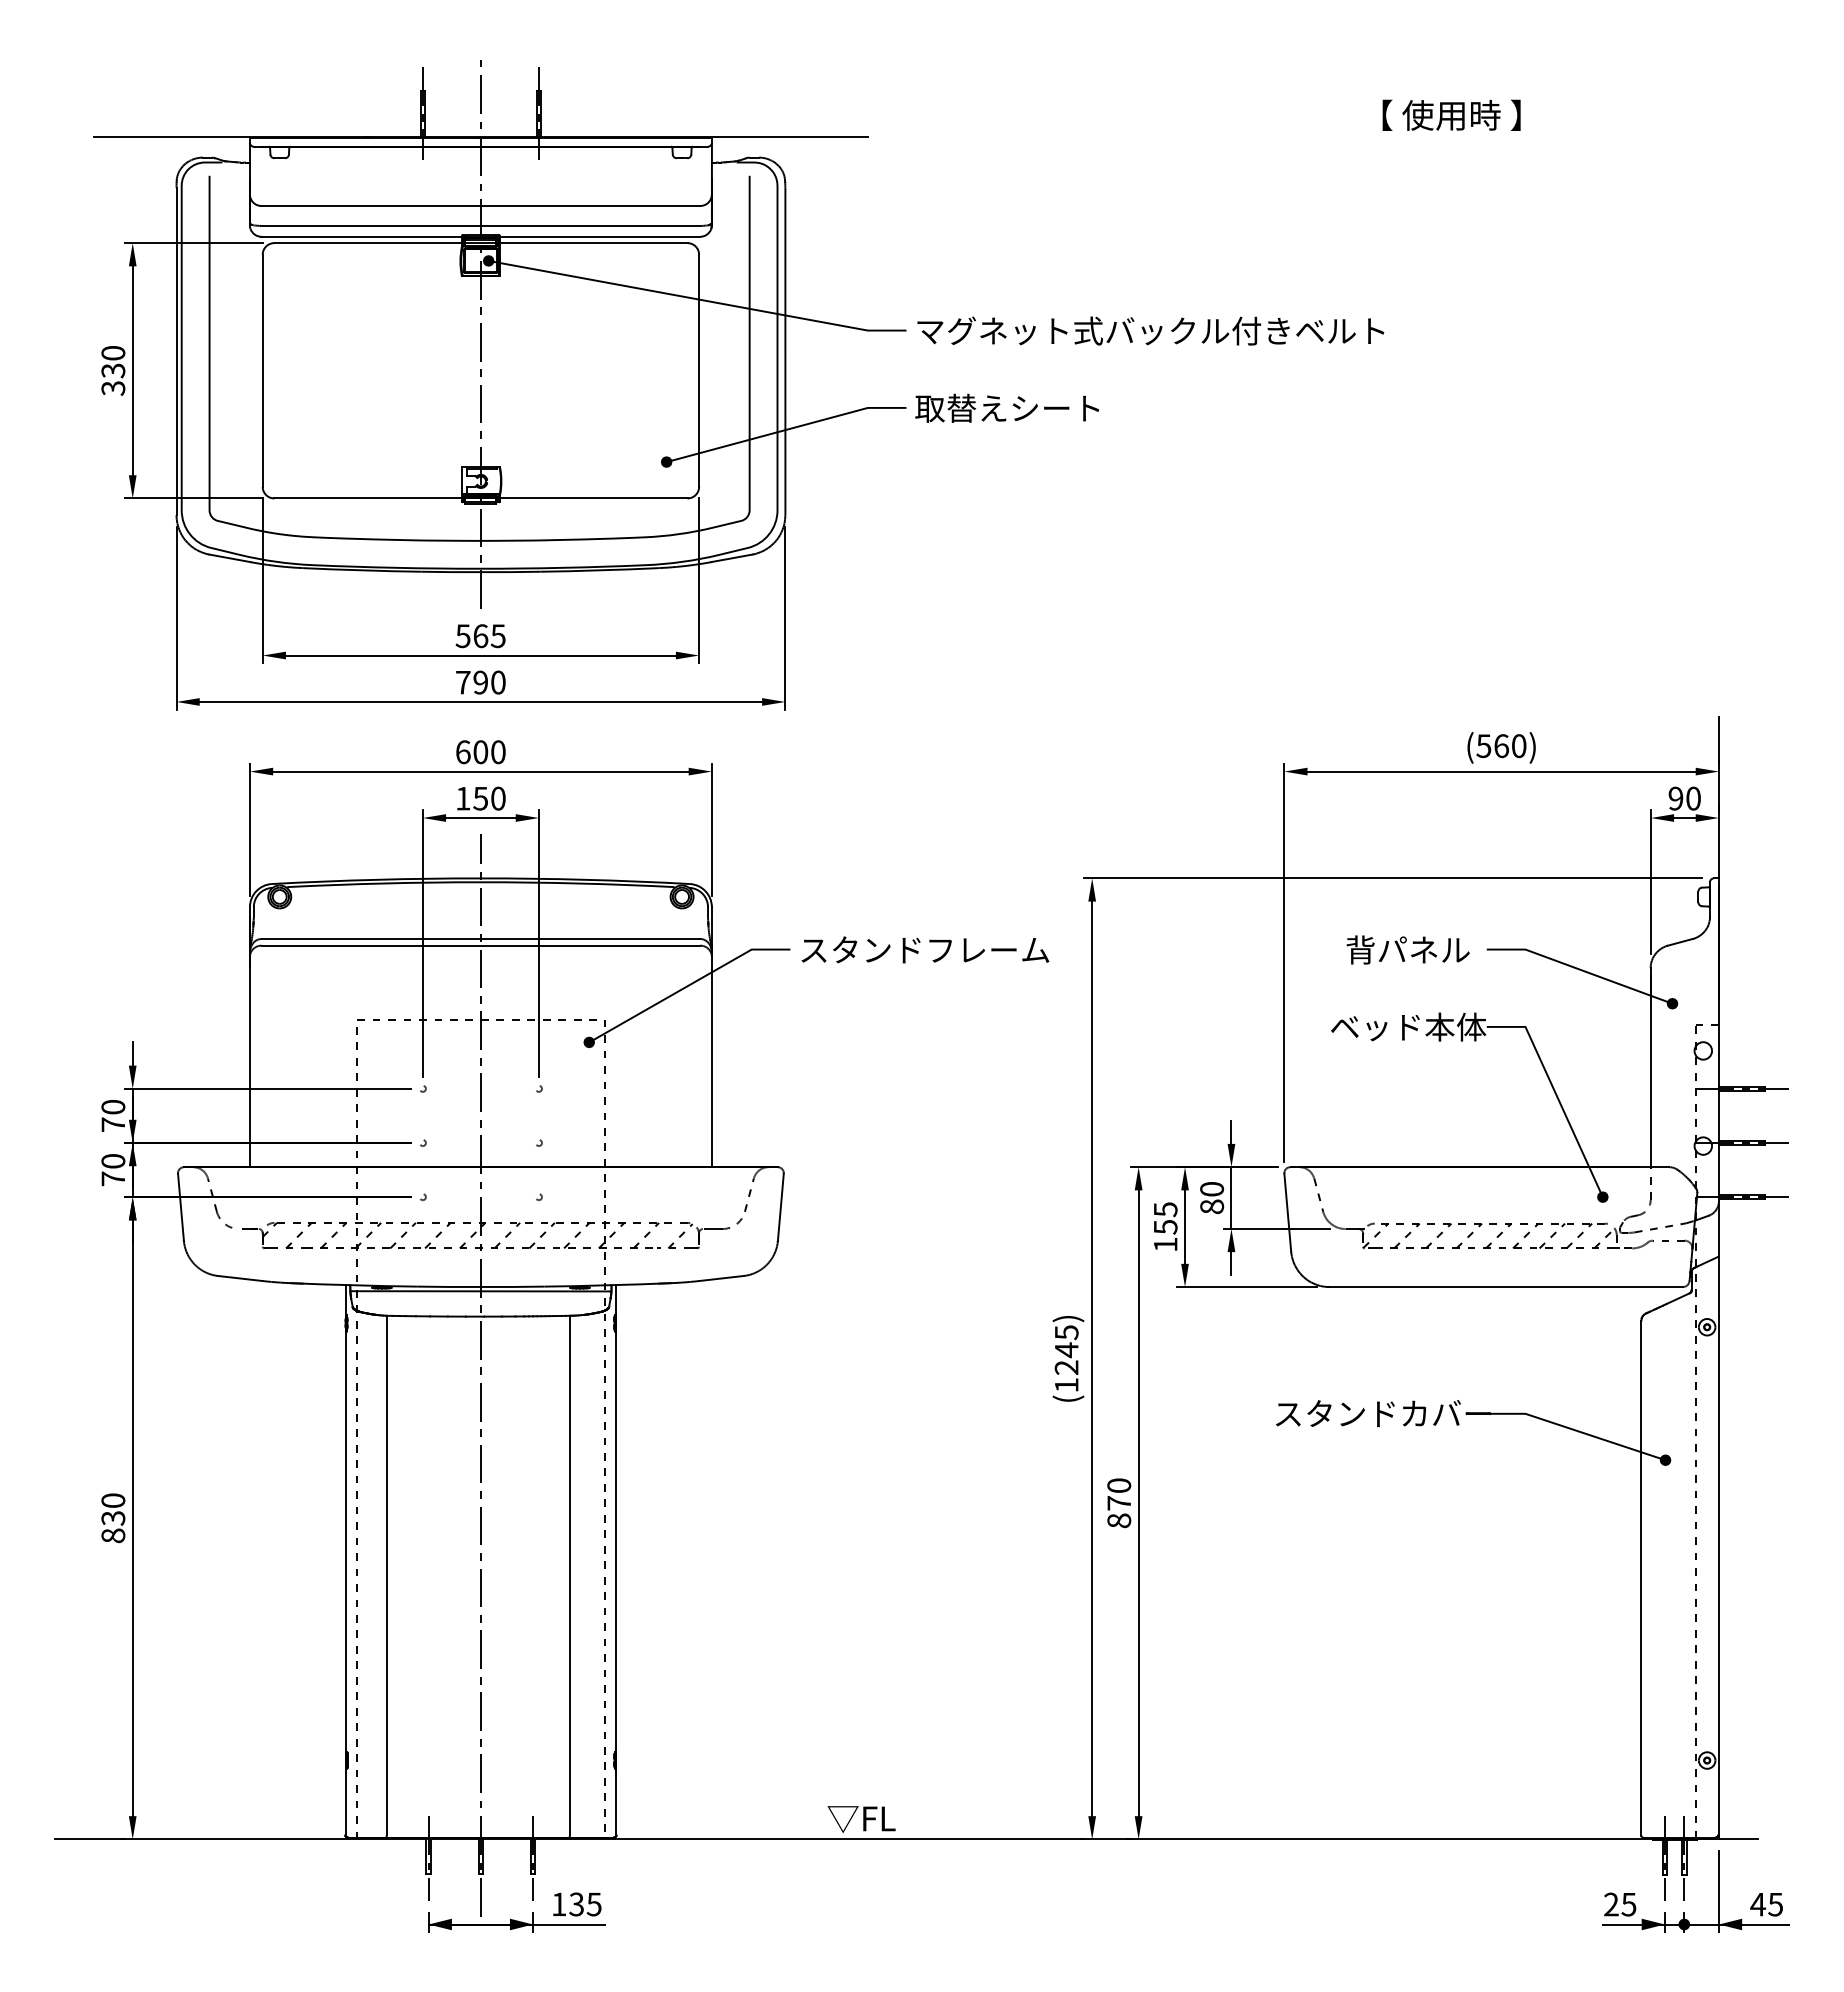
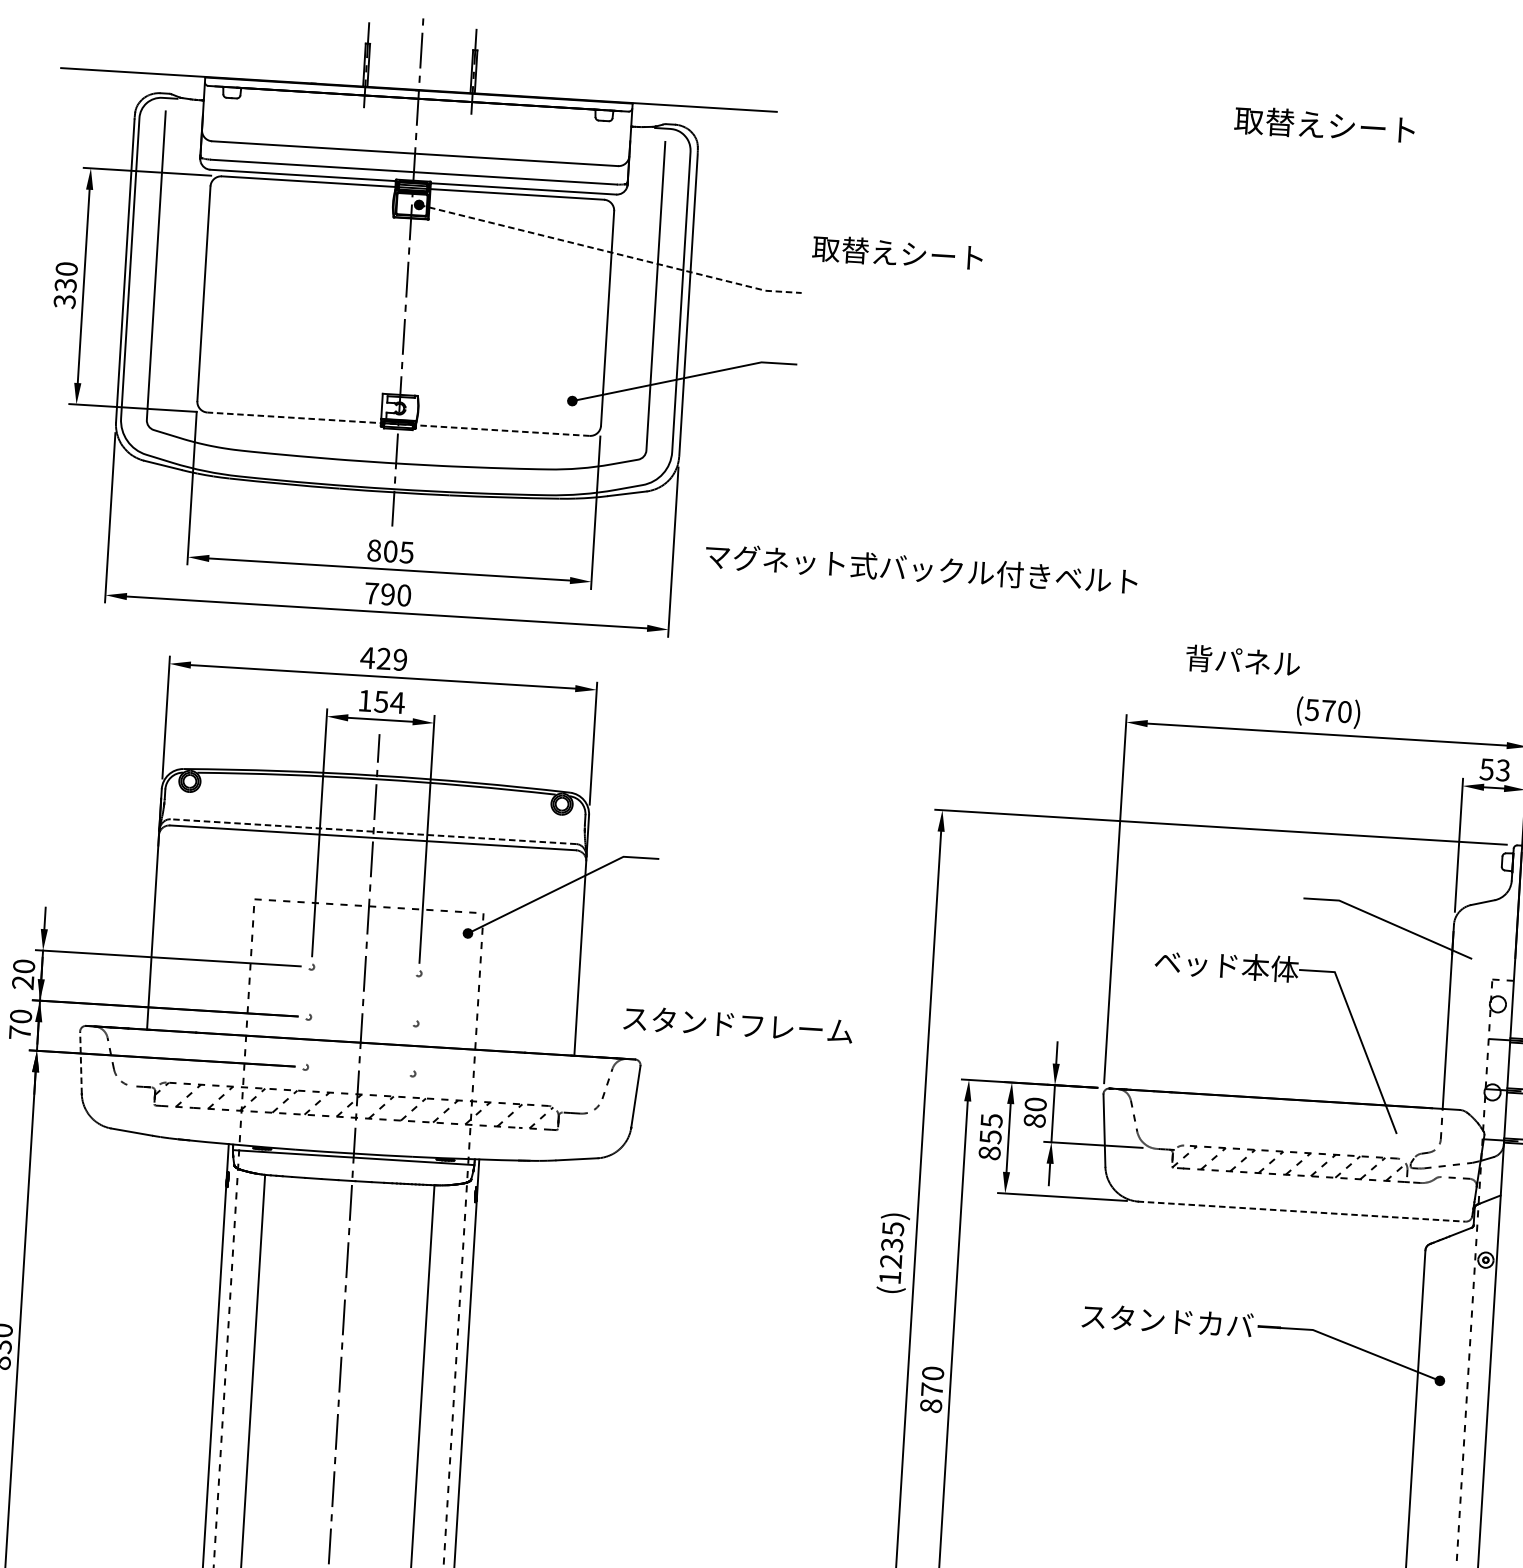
text: (1458, 114) -> (1324, 124), 【 使用時 】 -> 取替えシート
line: (697, 299) -> (610, 252), solid -> dashed
text: (1150, 330) -> (921, 568), moved
text: (1007, 407) -> (897, 252), moved
line: (480, 498) -> (398, 424), solid -> dashed
text: (471, 636) -> (382, 551), 565 -> 805
text: (1501, 746) -> (1328, 711), (560) -> (570)
text: (480, 752) -> (383, 659), 600 -> 429
text: (498, 798) -> (397, 702), 150 -> 154
text: (1684, 798) -> (1494, 769), 90 -> 53
line: (480, 939) -> (373, 832), solid -> dashed
text: (925, 949) -> (738, 1024), moved
text: (1407, 949) -> (1242, 660), moved
fill: (1672, 1003) -> (1472, 958), removed
text: (112, 1124) -> (22, 982), 70 -> 20
fill: (1602, 1196) -> (1396, 1133), removed
line: (180, 1207) -> (80, 1063), solid -> dashed
text: (1165, 1244) -> (989, 1153), 155 -> 855
line: (1505, 1287) -> (1301, 1212), solid -> dashed
text: (1066, 1350) -> (891, 1245), (1245) -> (1235)

